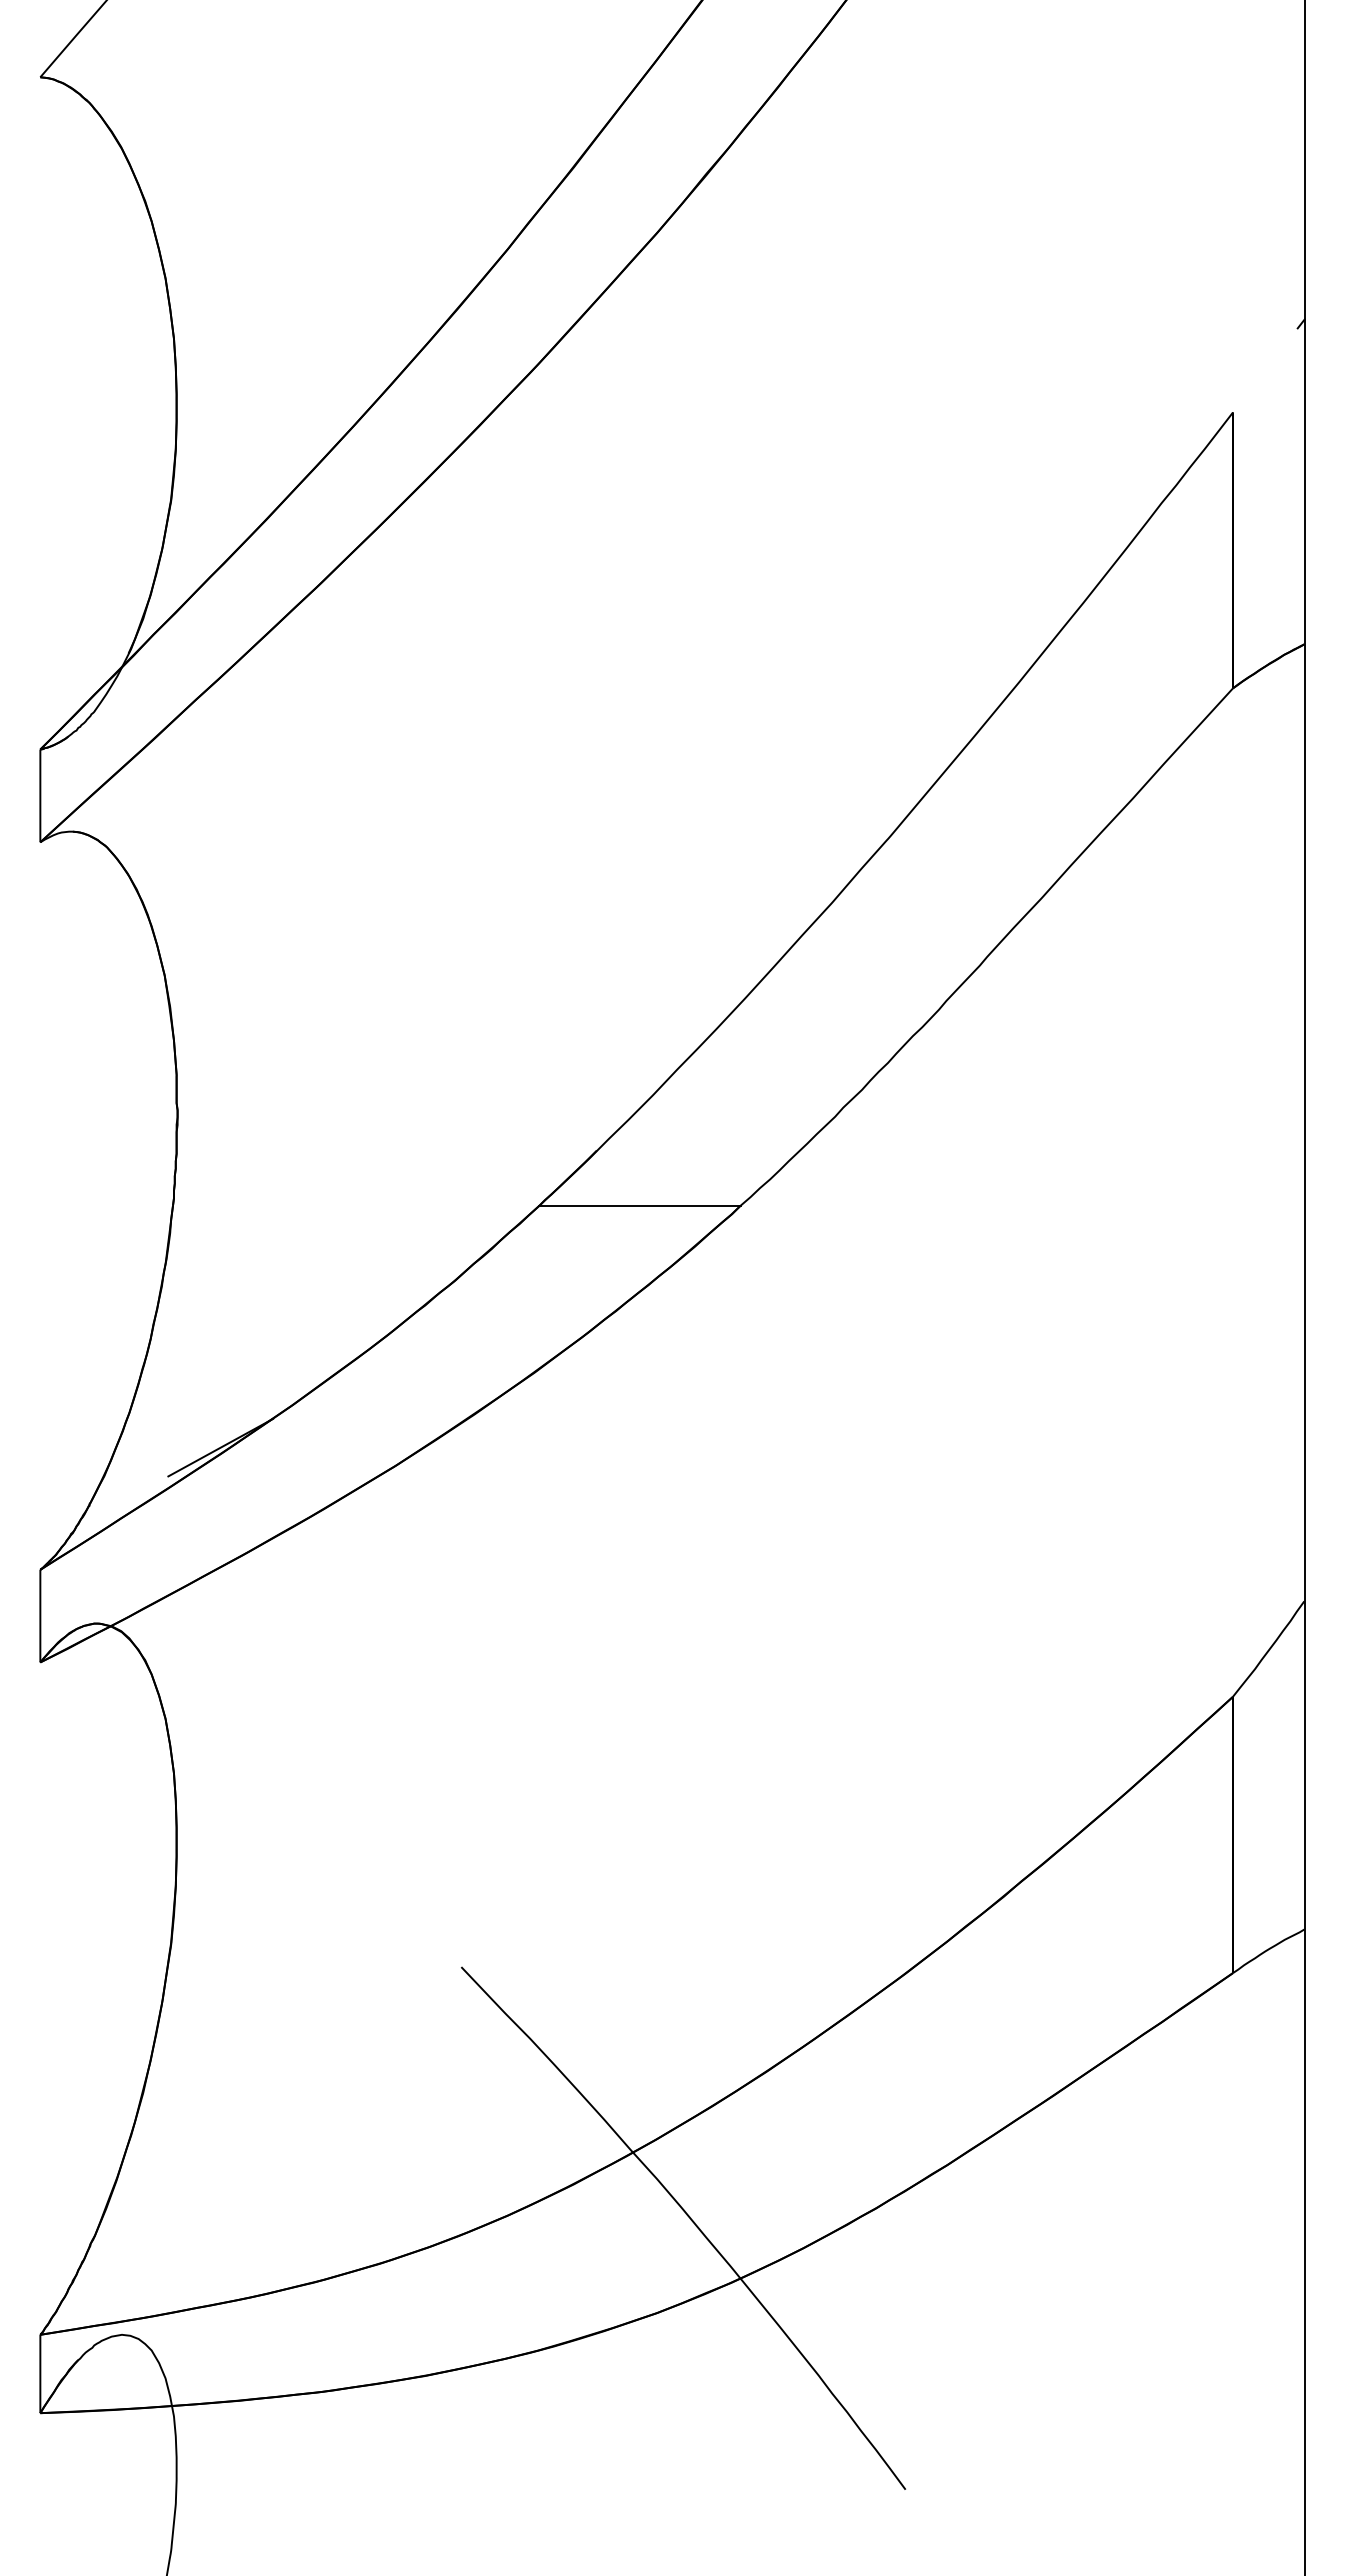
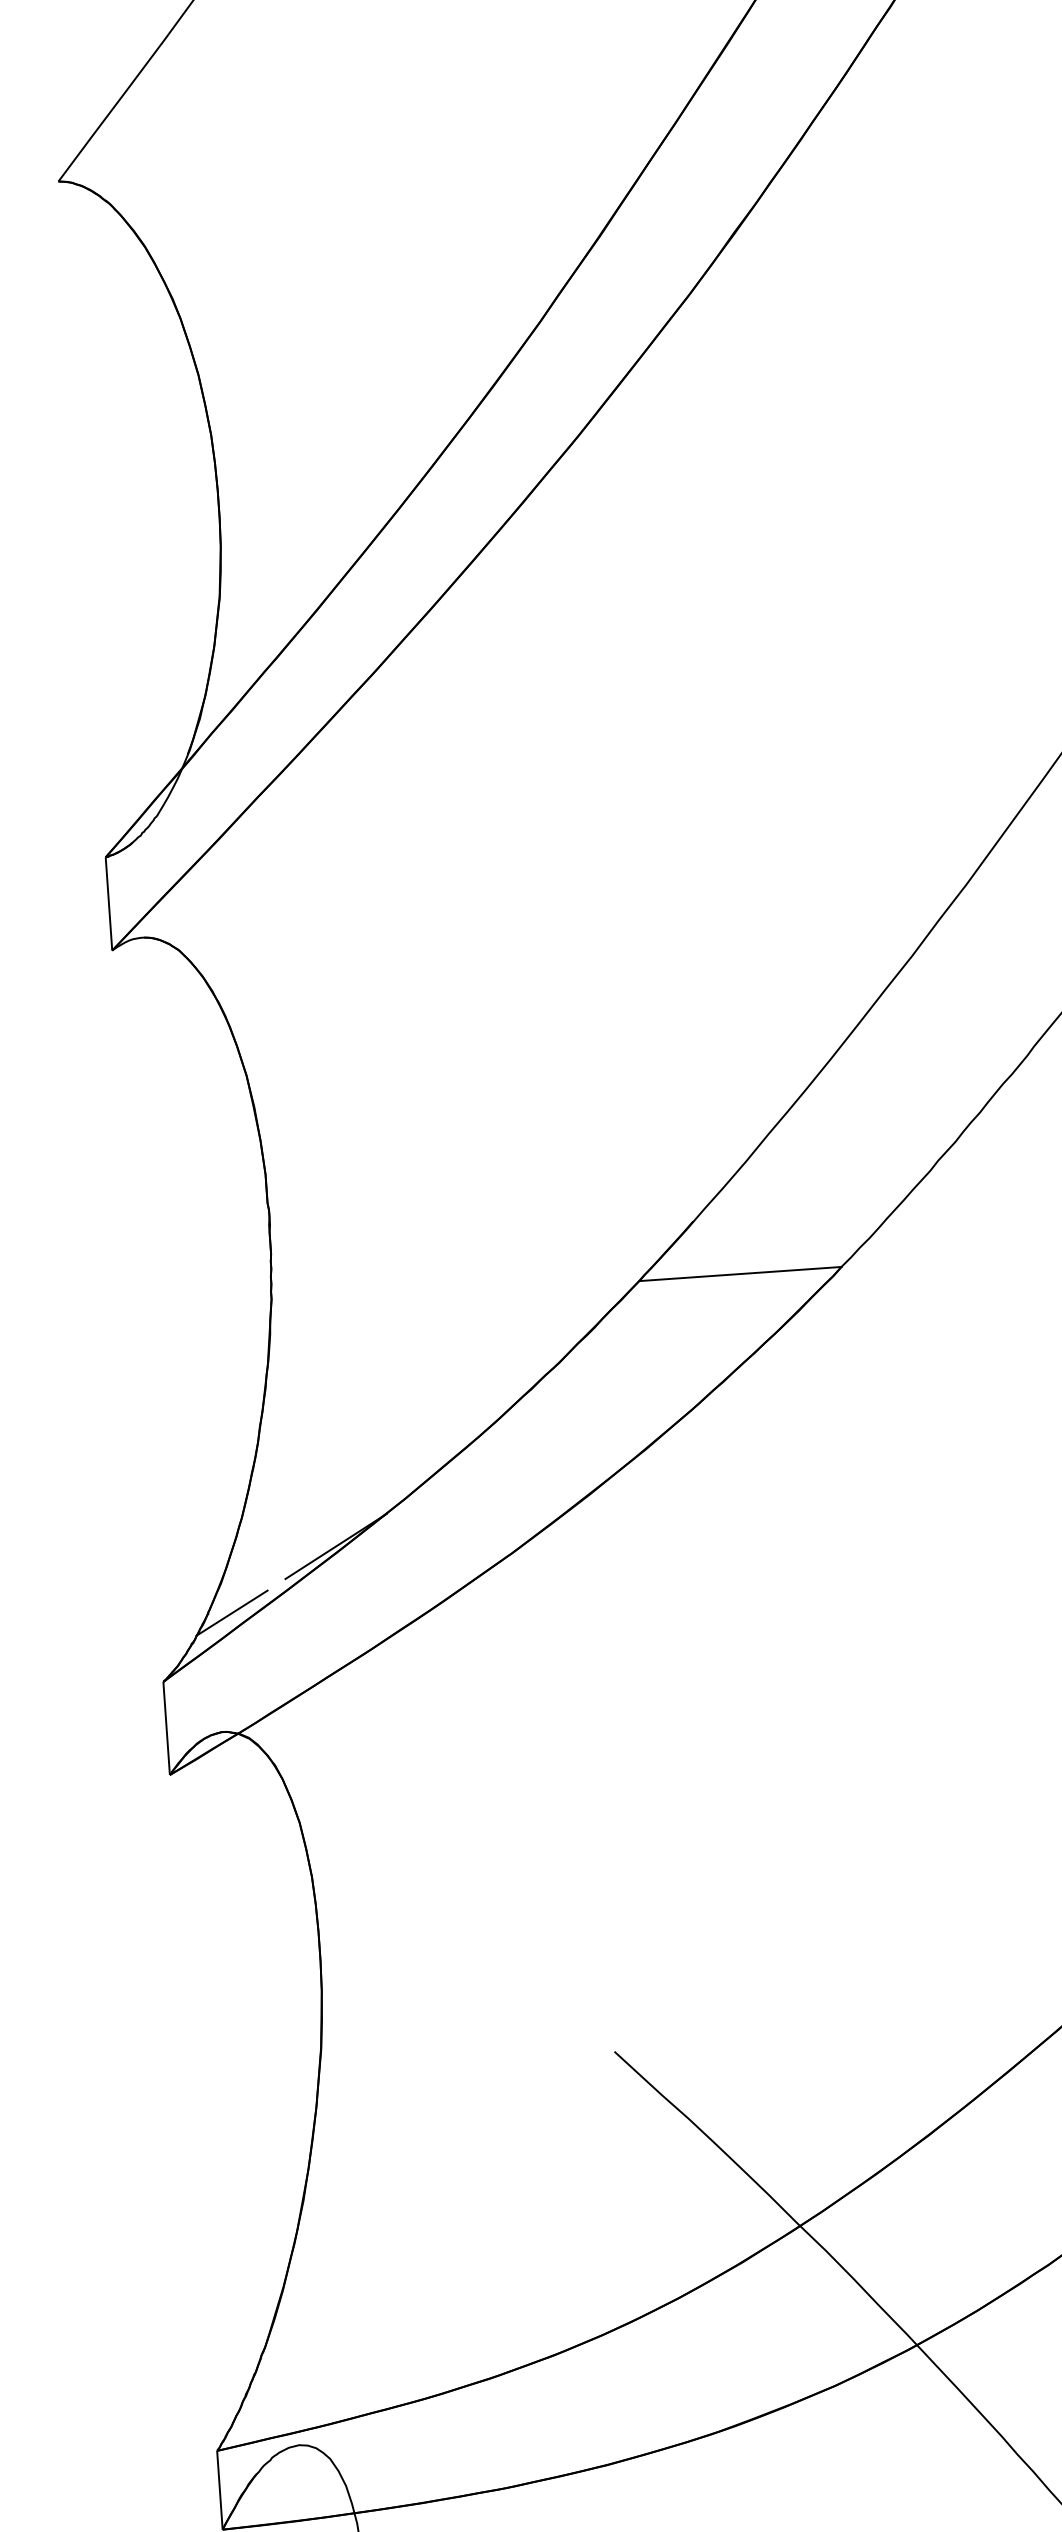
line: (112, 1506) -> (231, 1613), added

